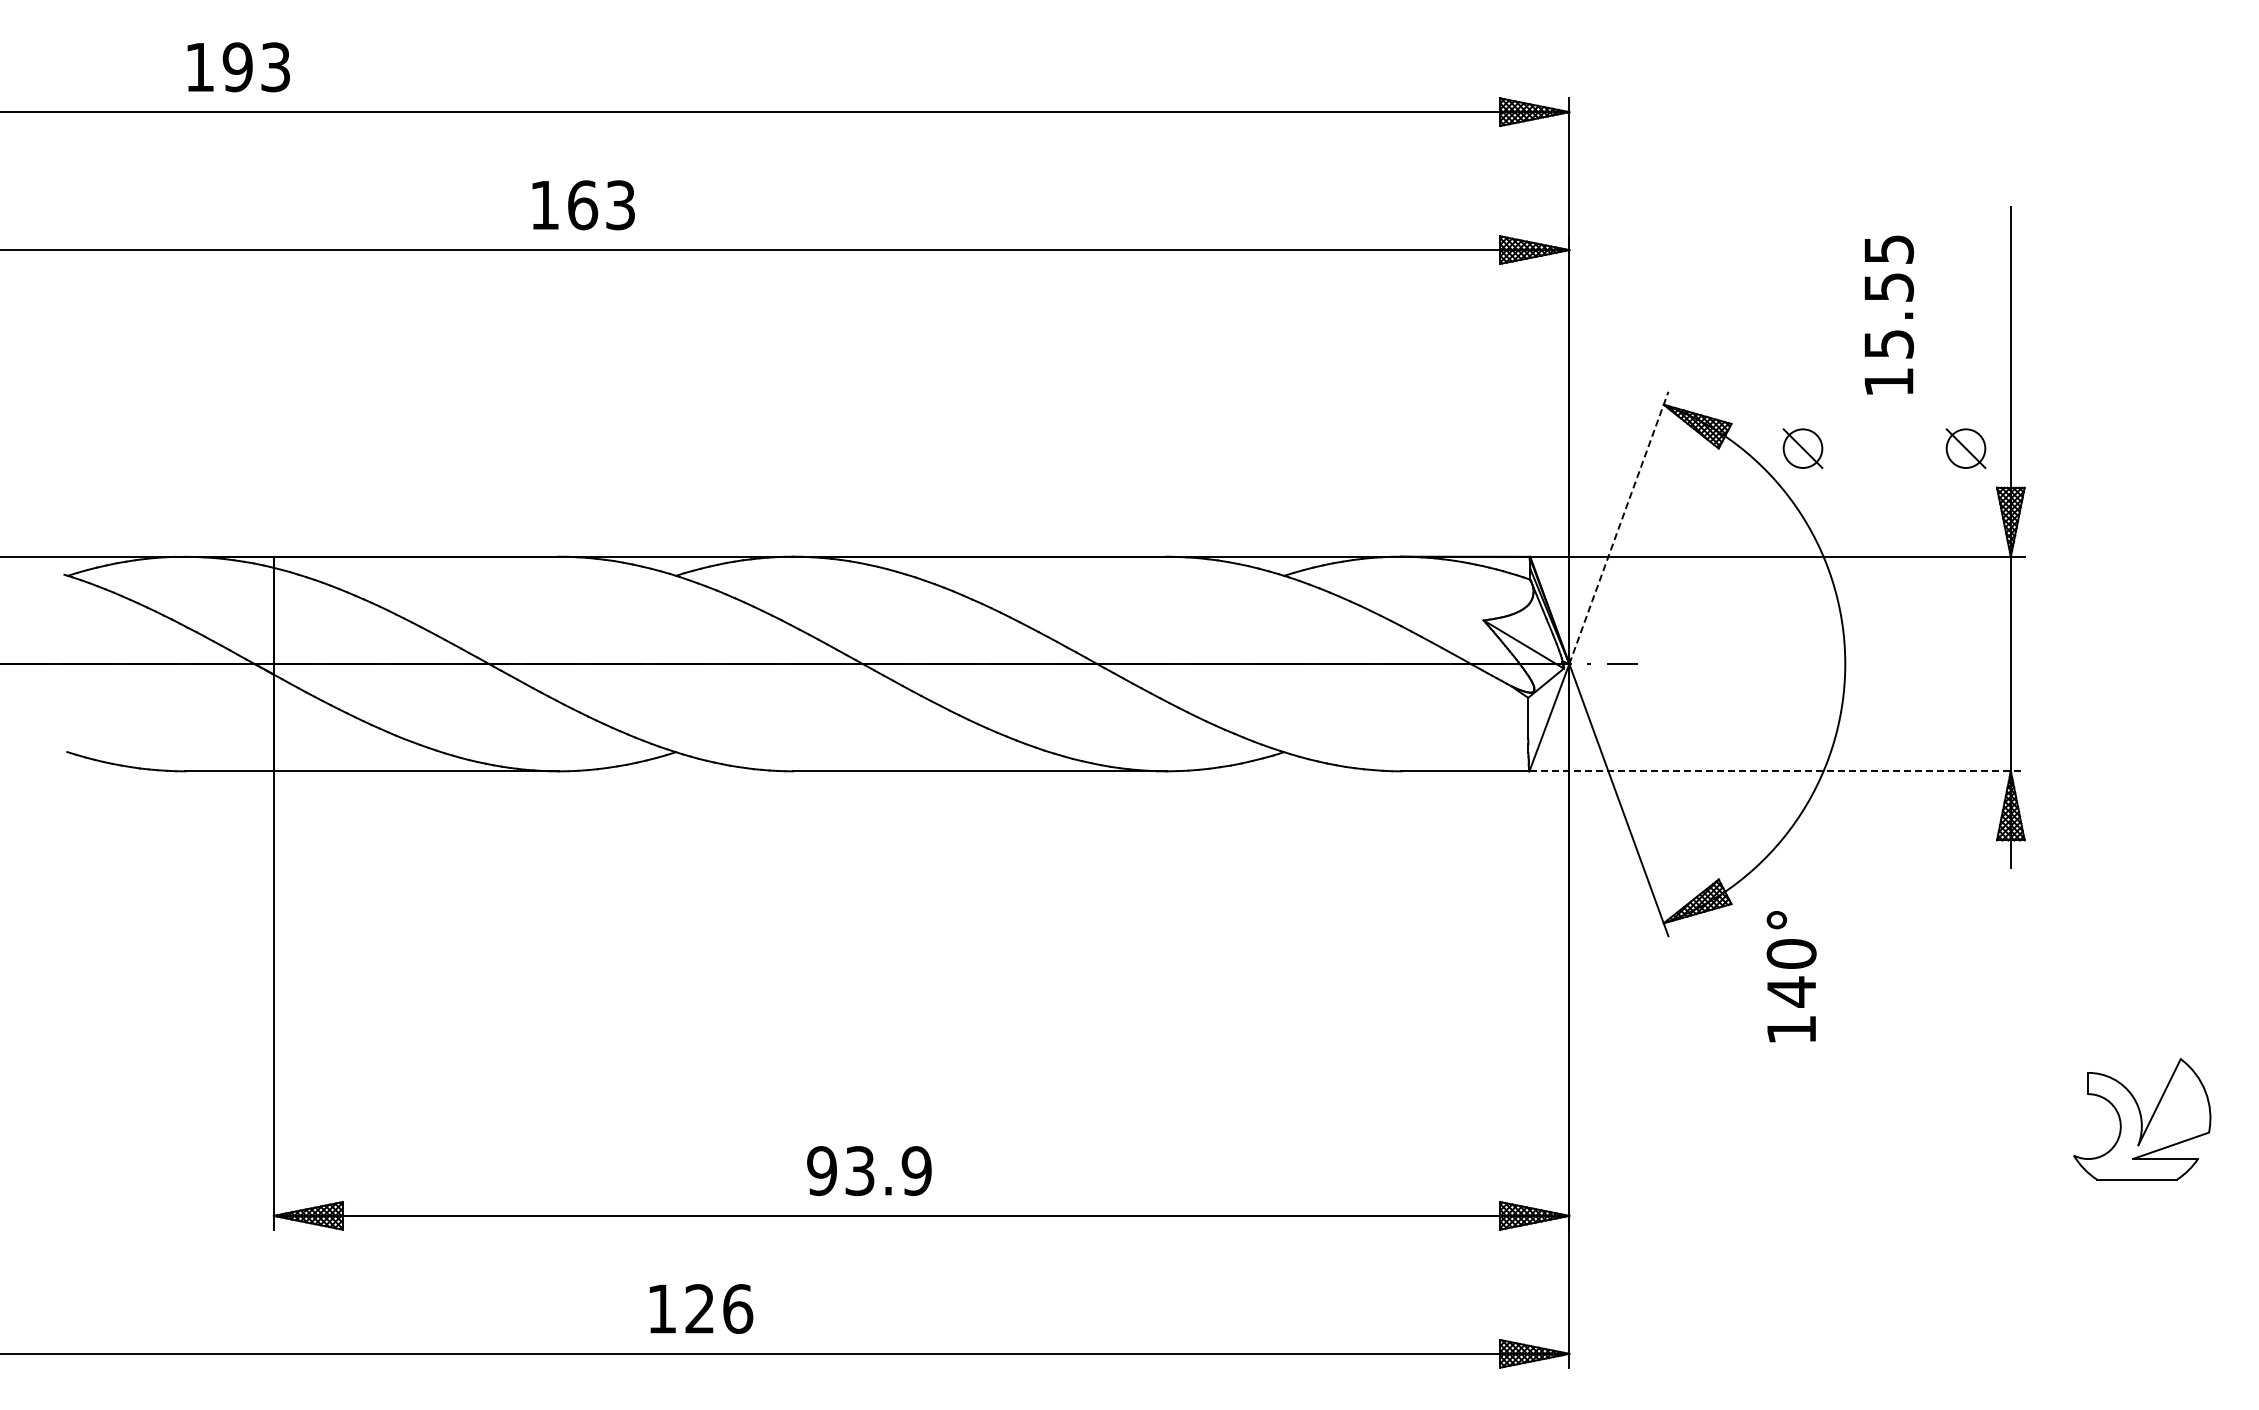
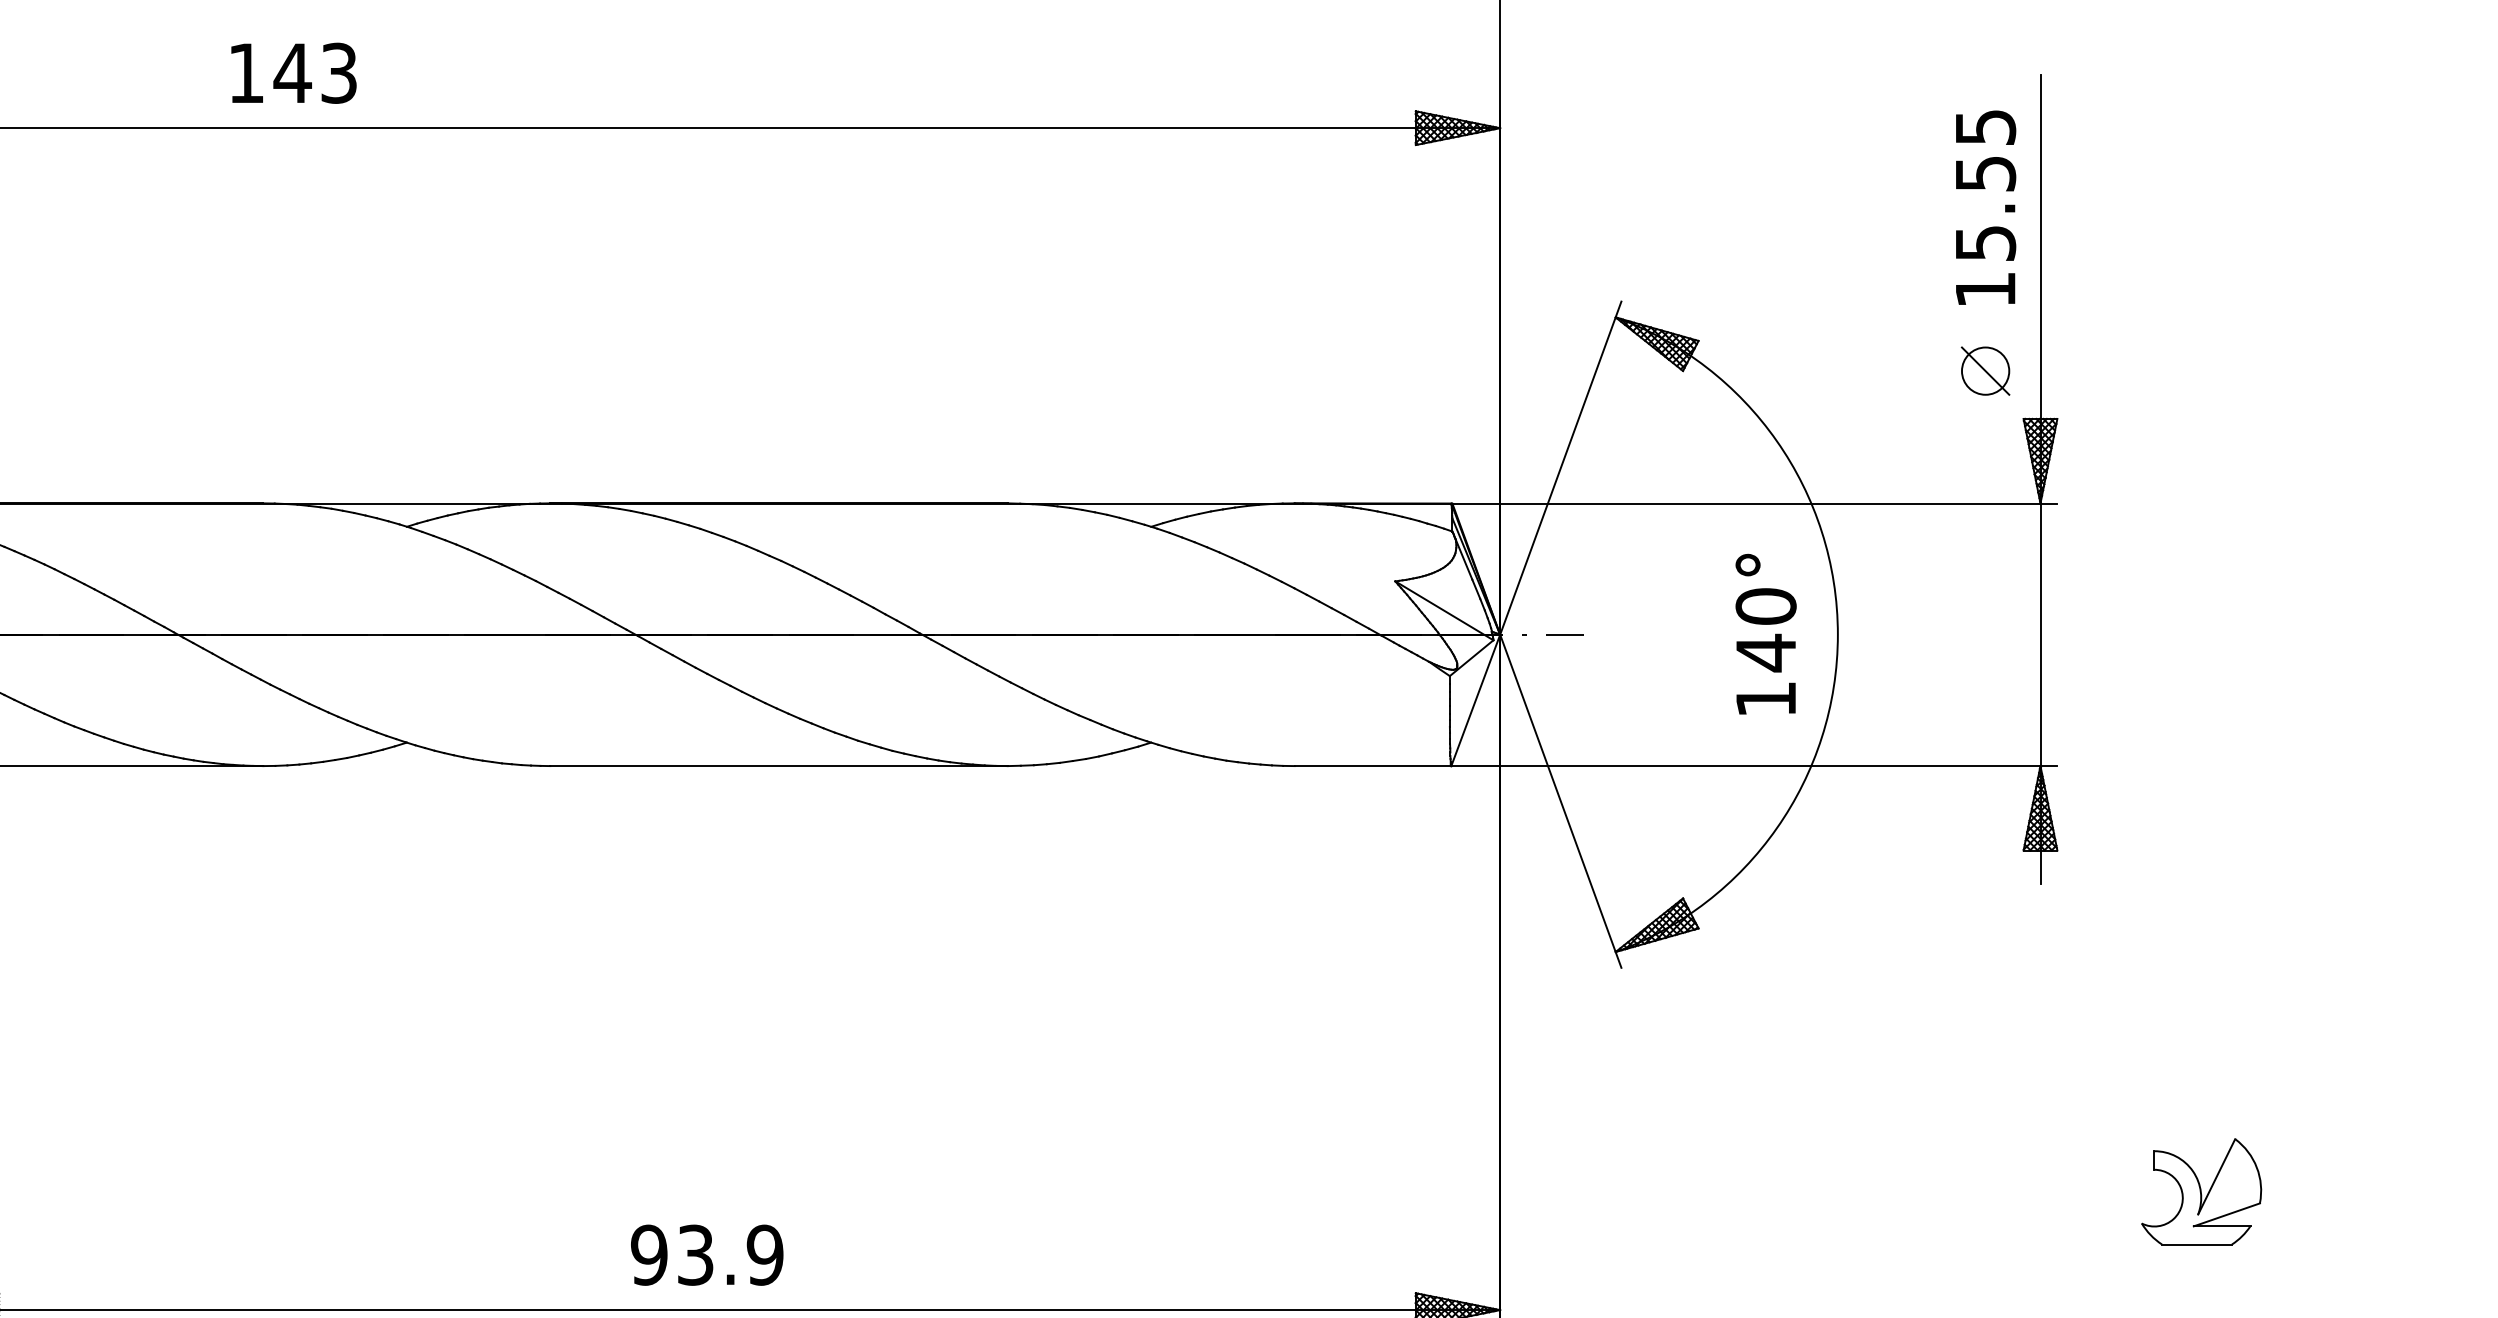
text: (582, 205) -> (292, 73), 163 -> 143
text: (1889, 314) -> (1986, 206), moved
part: (1802, 448) -> (1785, 370), removed
line: (1618, 527) -> (1560, 467), dashed -> solid
line: (1777, 771) -> (1754, 766), dashed -> solid
text: (1791, 976) -> (1765, 634), moved
part: (2142, 1118) -> (2201, 1190), size x0.71
text: (869, 1171) -> (707, 1255), moved

